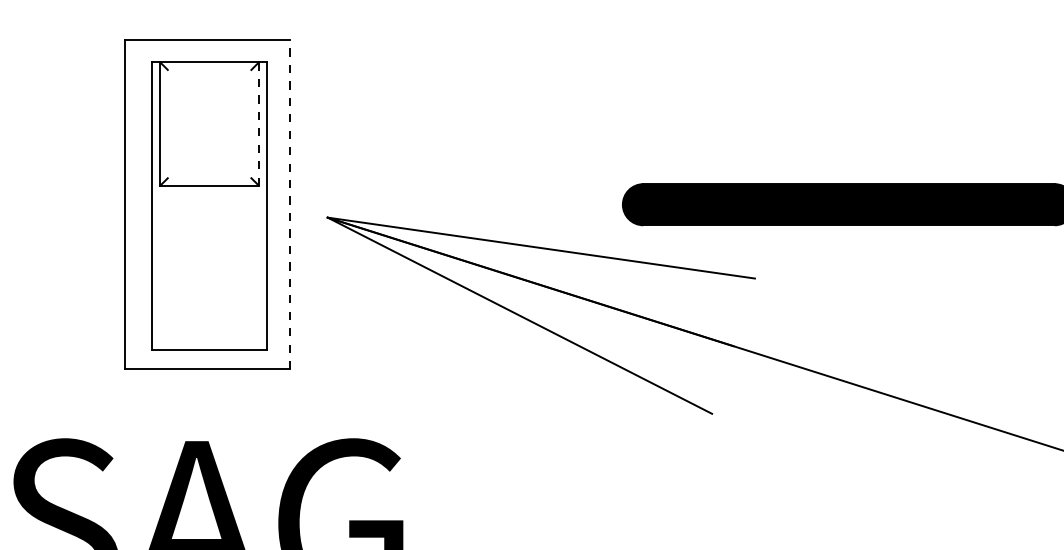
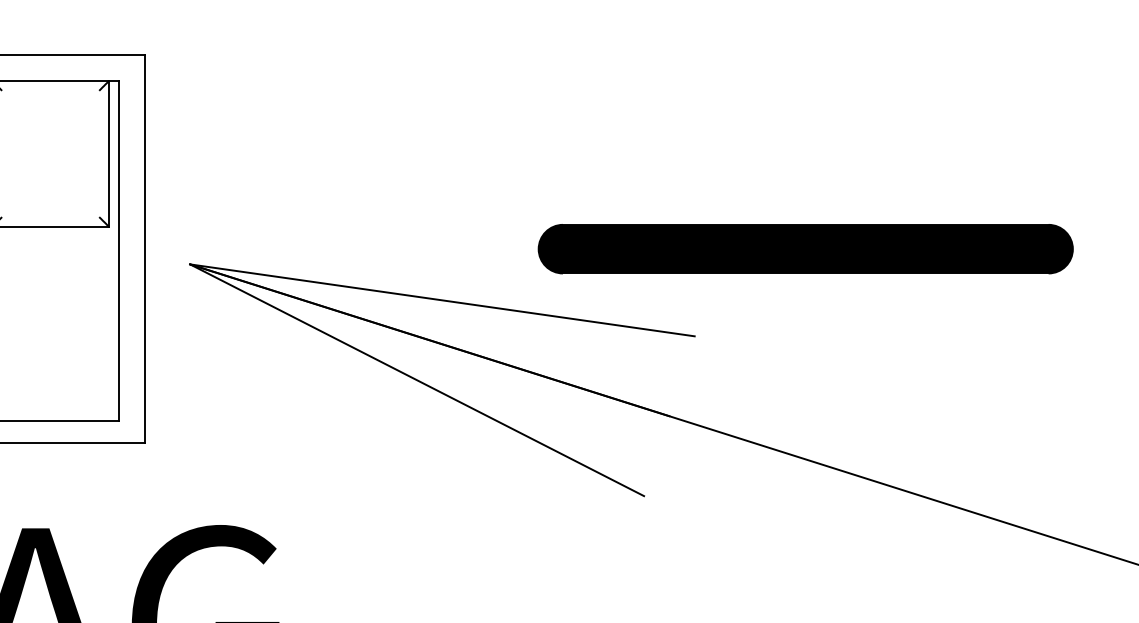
line: (258, 124) -> (108, 154), dashed -> solid
line: (289, 204) -> (145, 248), dashed -> solid

